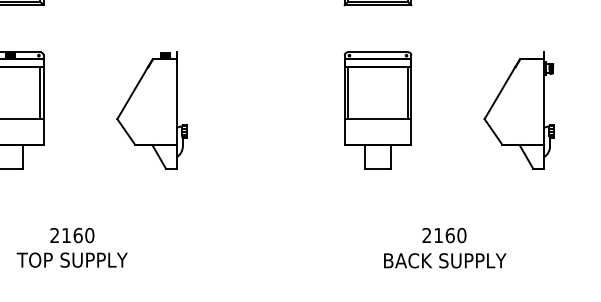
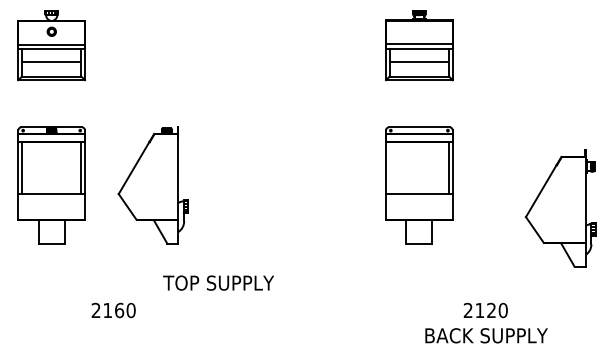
line: (348, 92) -> (389, 167), removed
part: (151, 110) -> (152, 185), moved
part: (519, 110) -> (560, 208), moved
text: (450, 235) -> (491, 310), 2160 -> 2120
text: (72, 259) -> (218, 282), moved

